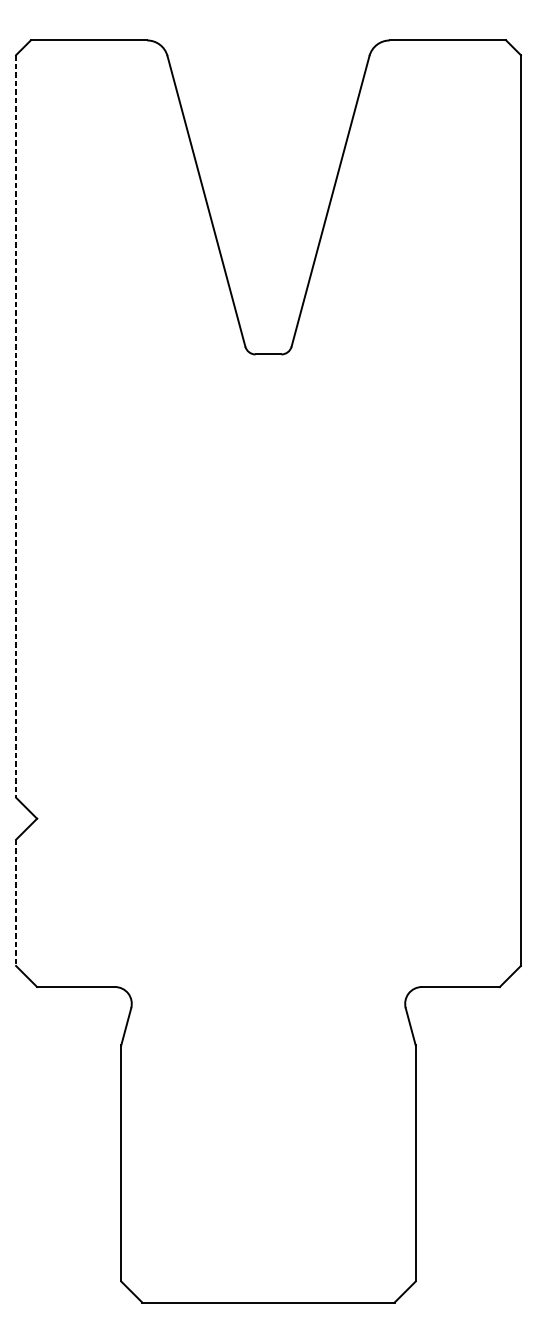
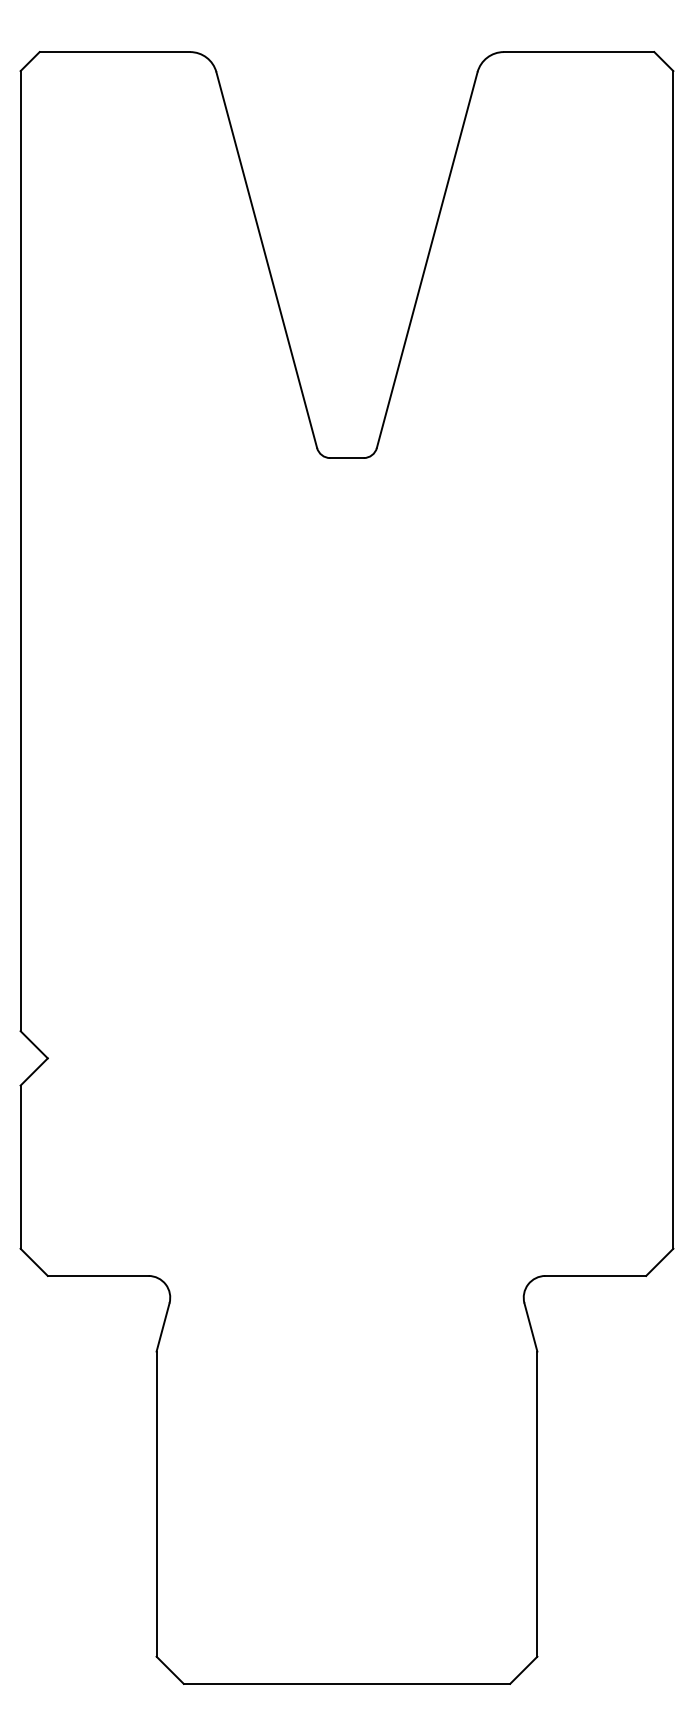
line: (15, 426) -> (20, 551), dashed -> solid
line: (15, 903) -> (20, 1167), dashed -> solid

